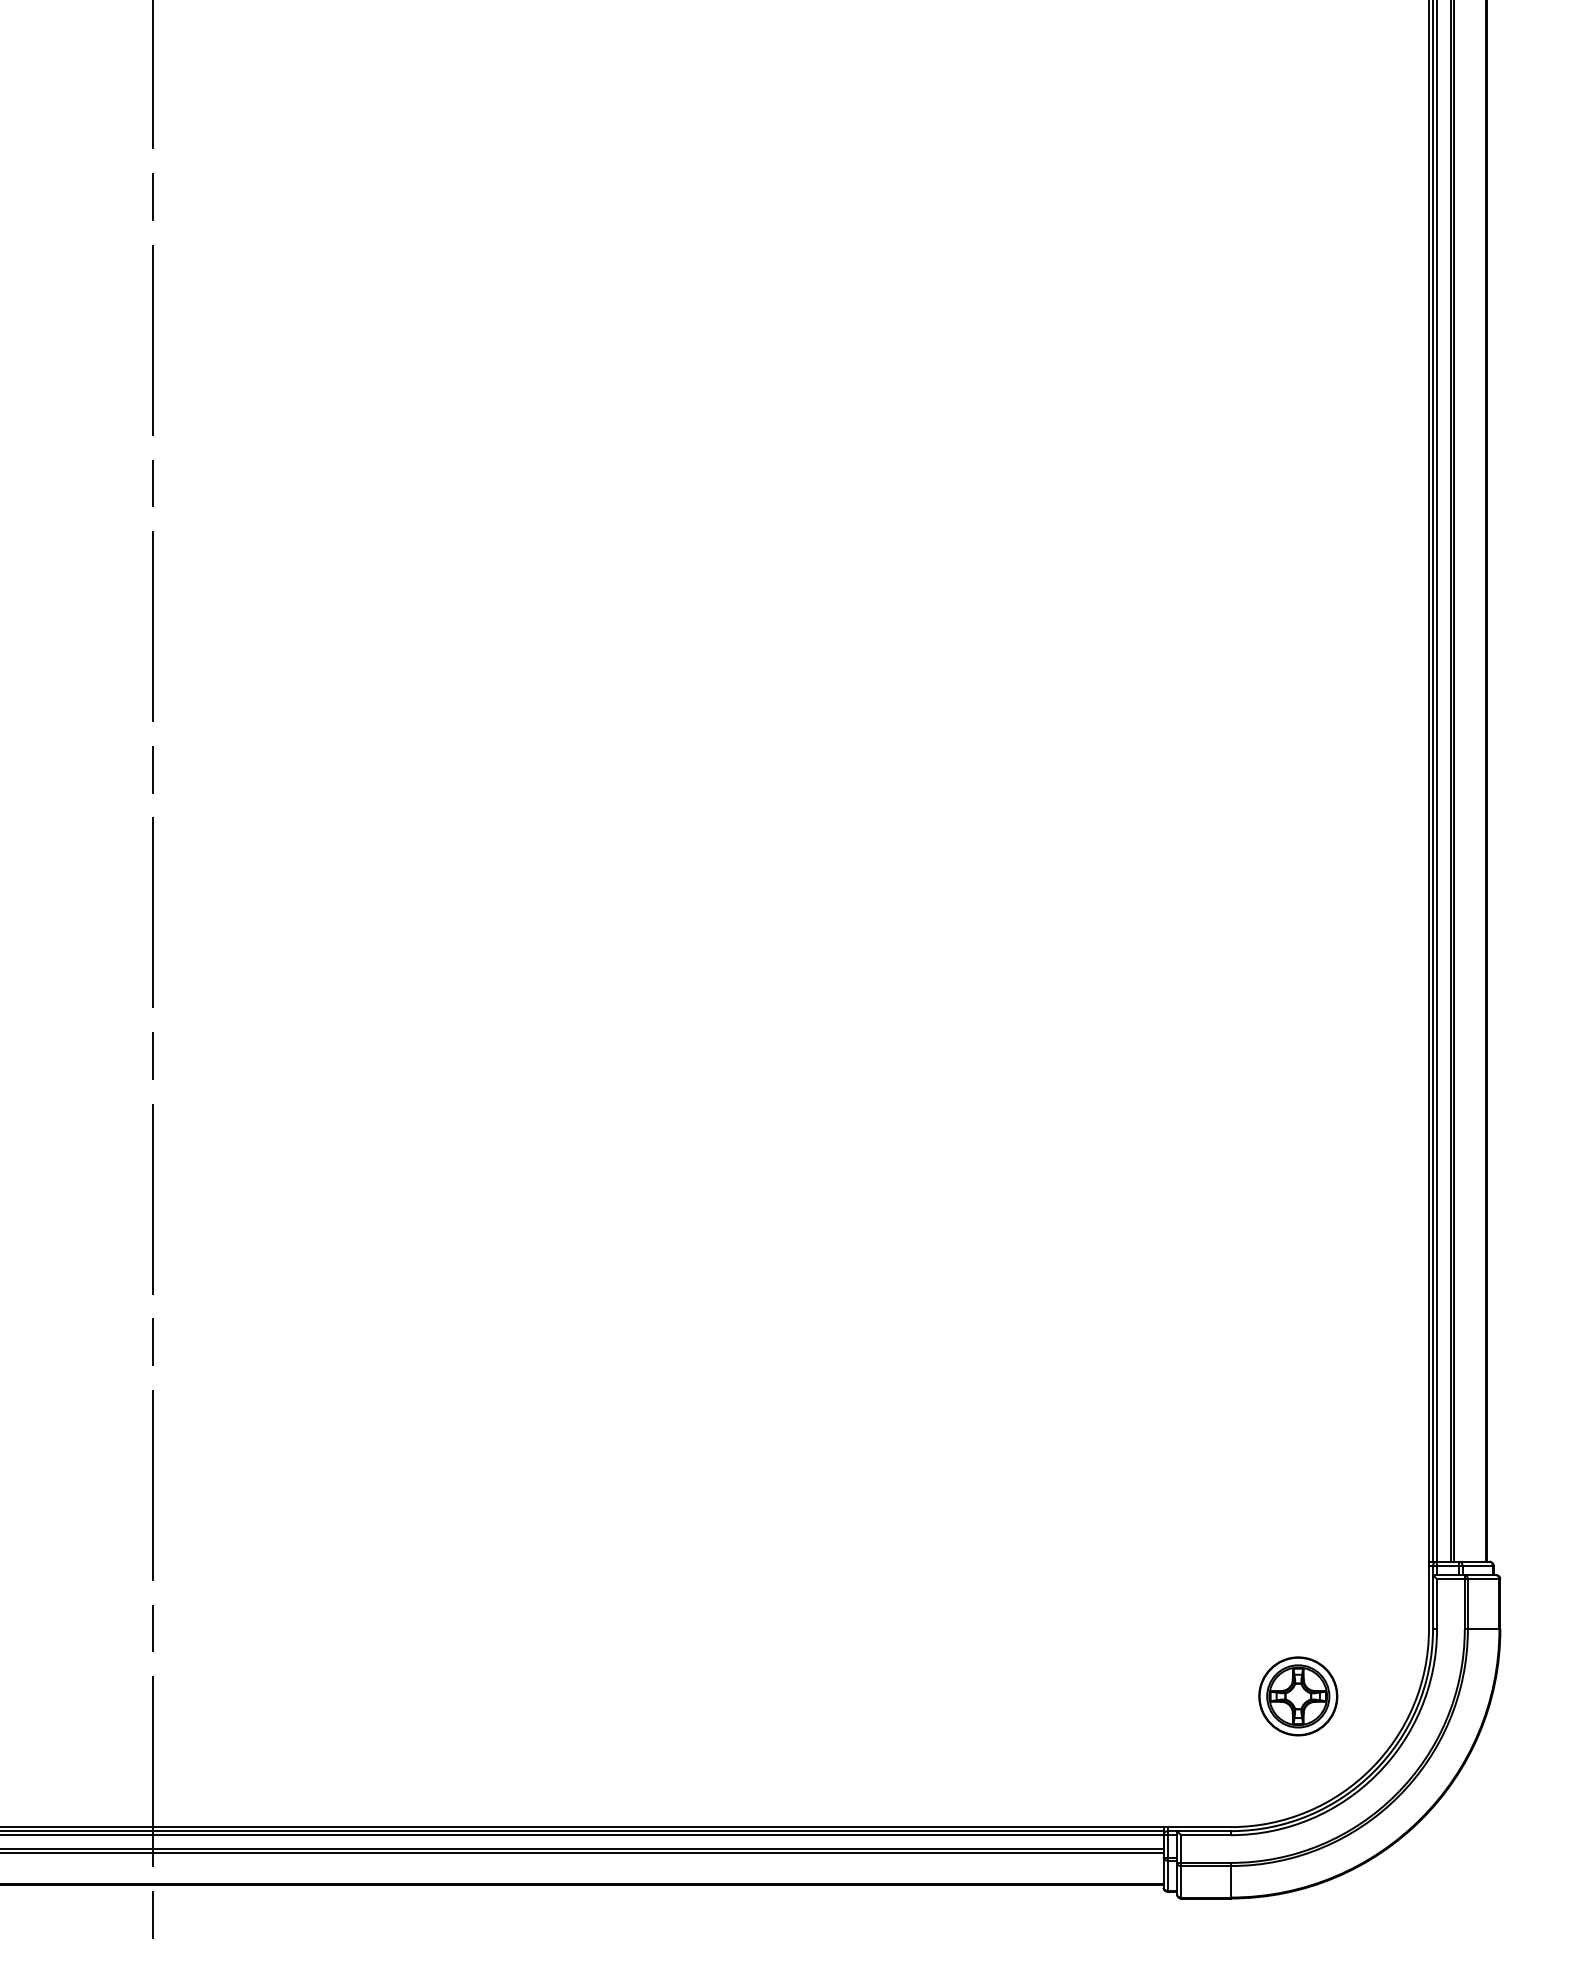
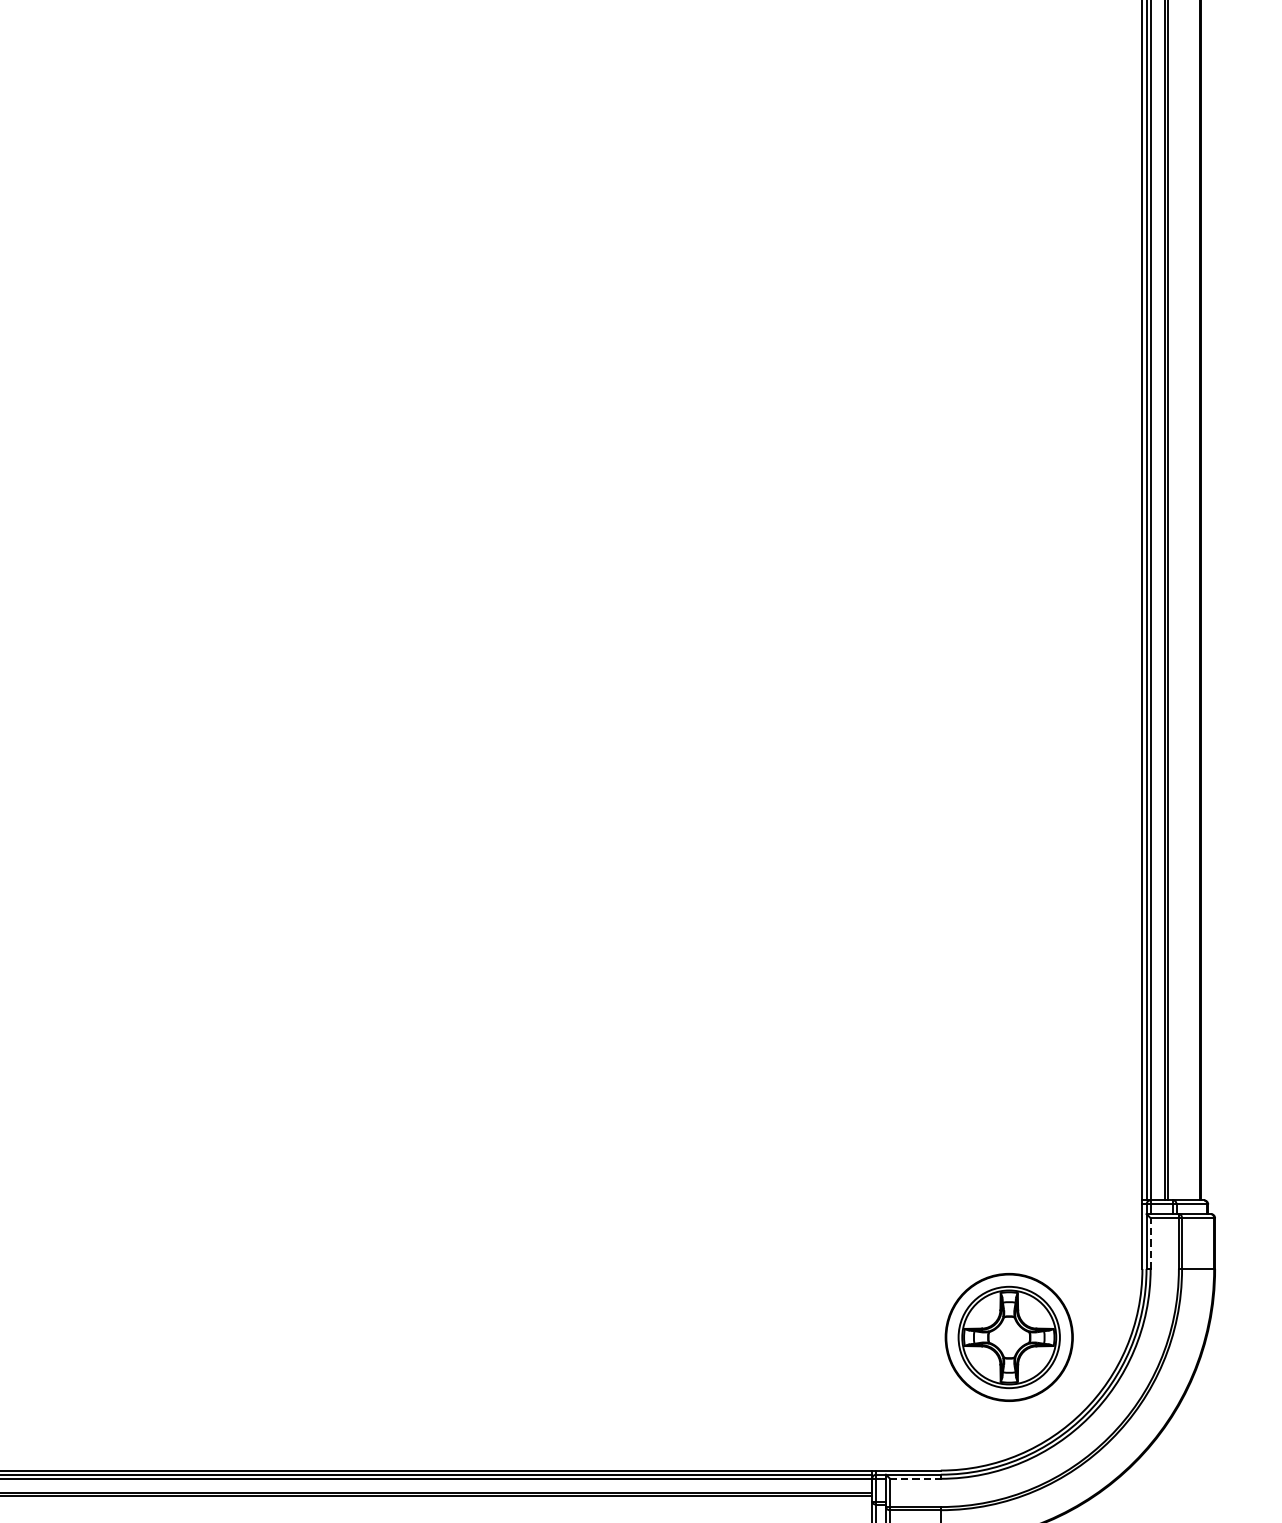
line: (1437, 1604) -> (1151, 1243), solid -> dashed
part: (1298, 1696) -> (1009, 1337), size x1.6
line: (1206, 1835) -> (915, 1479), solid -> dashed

